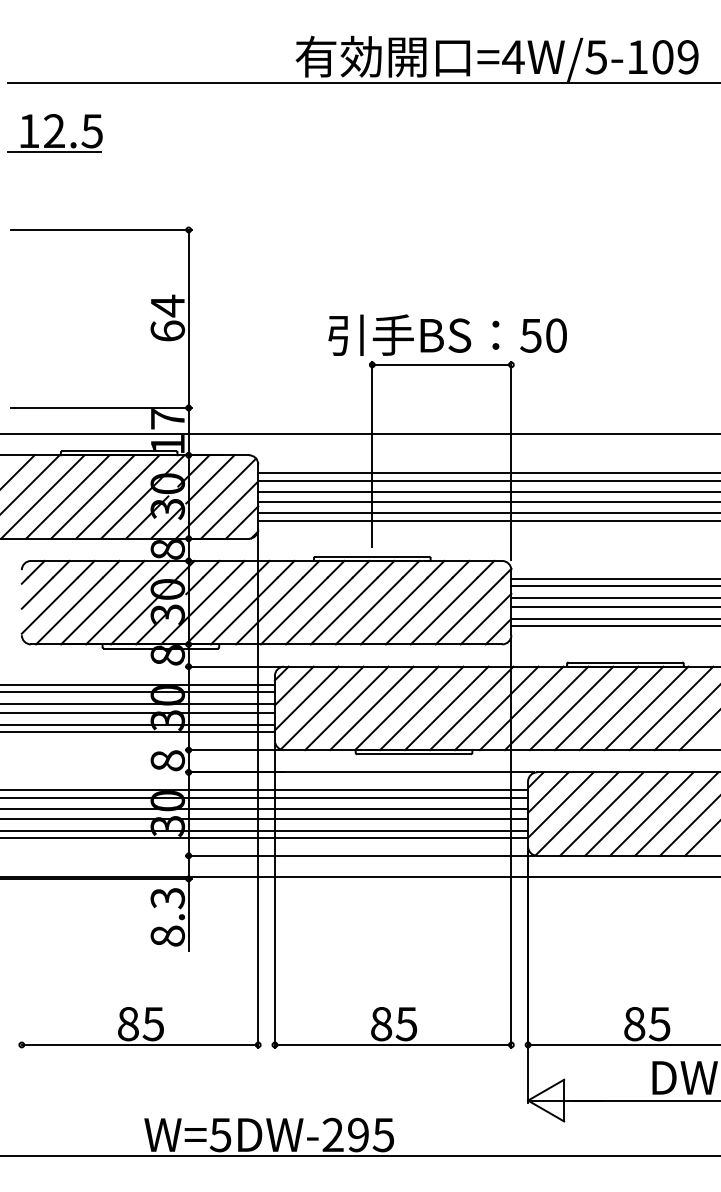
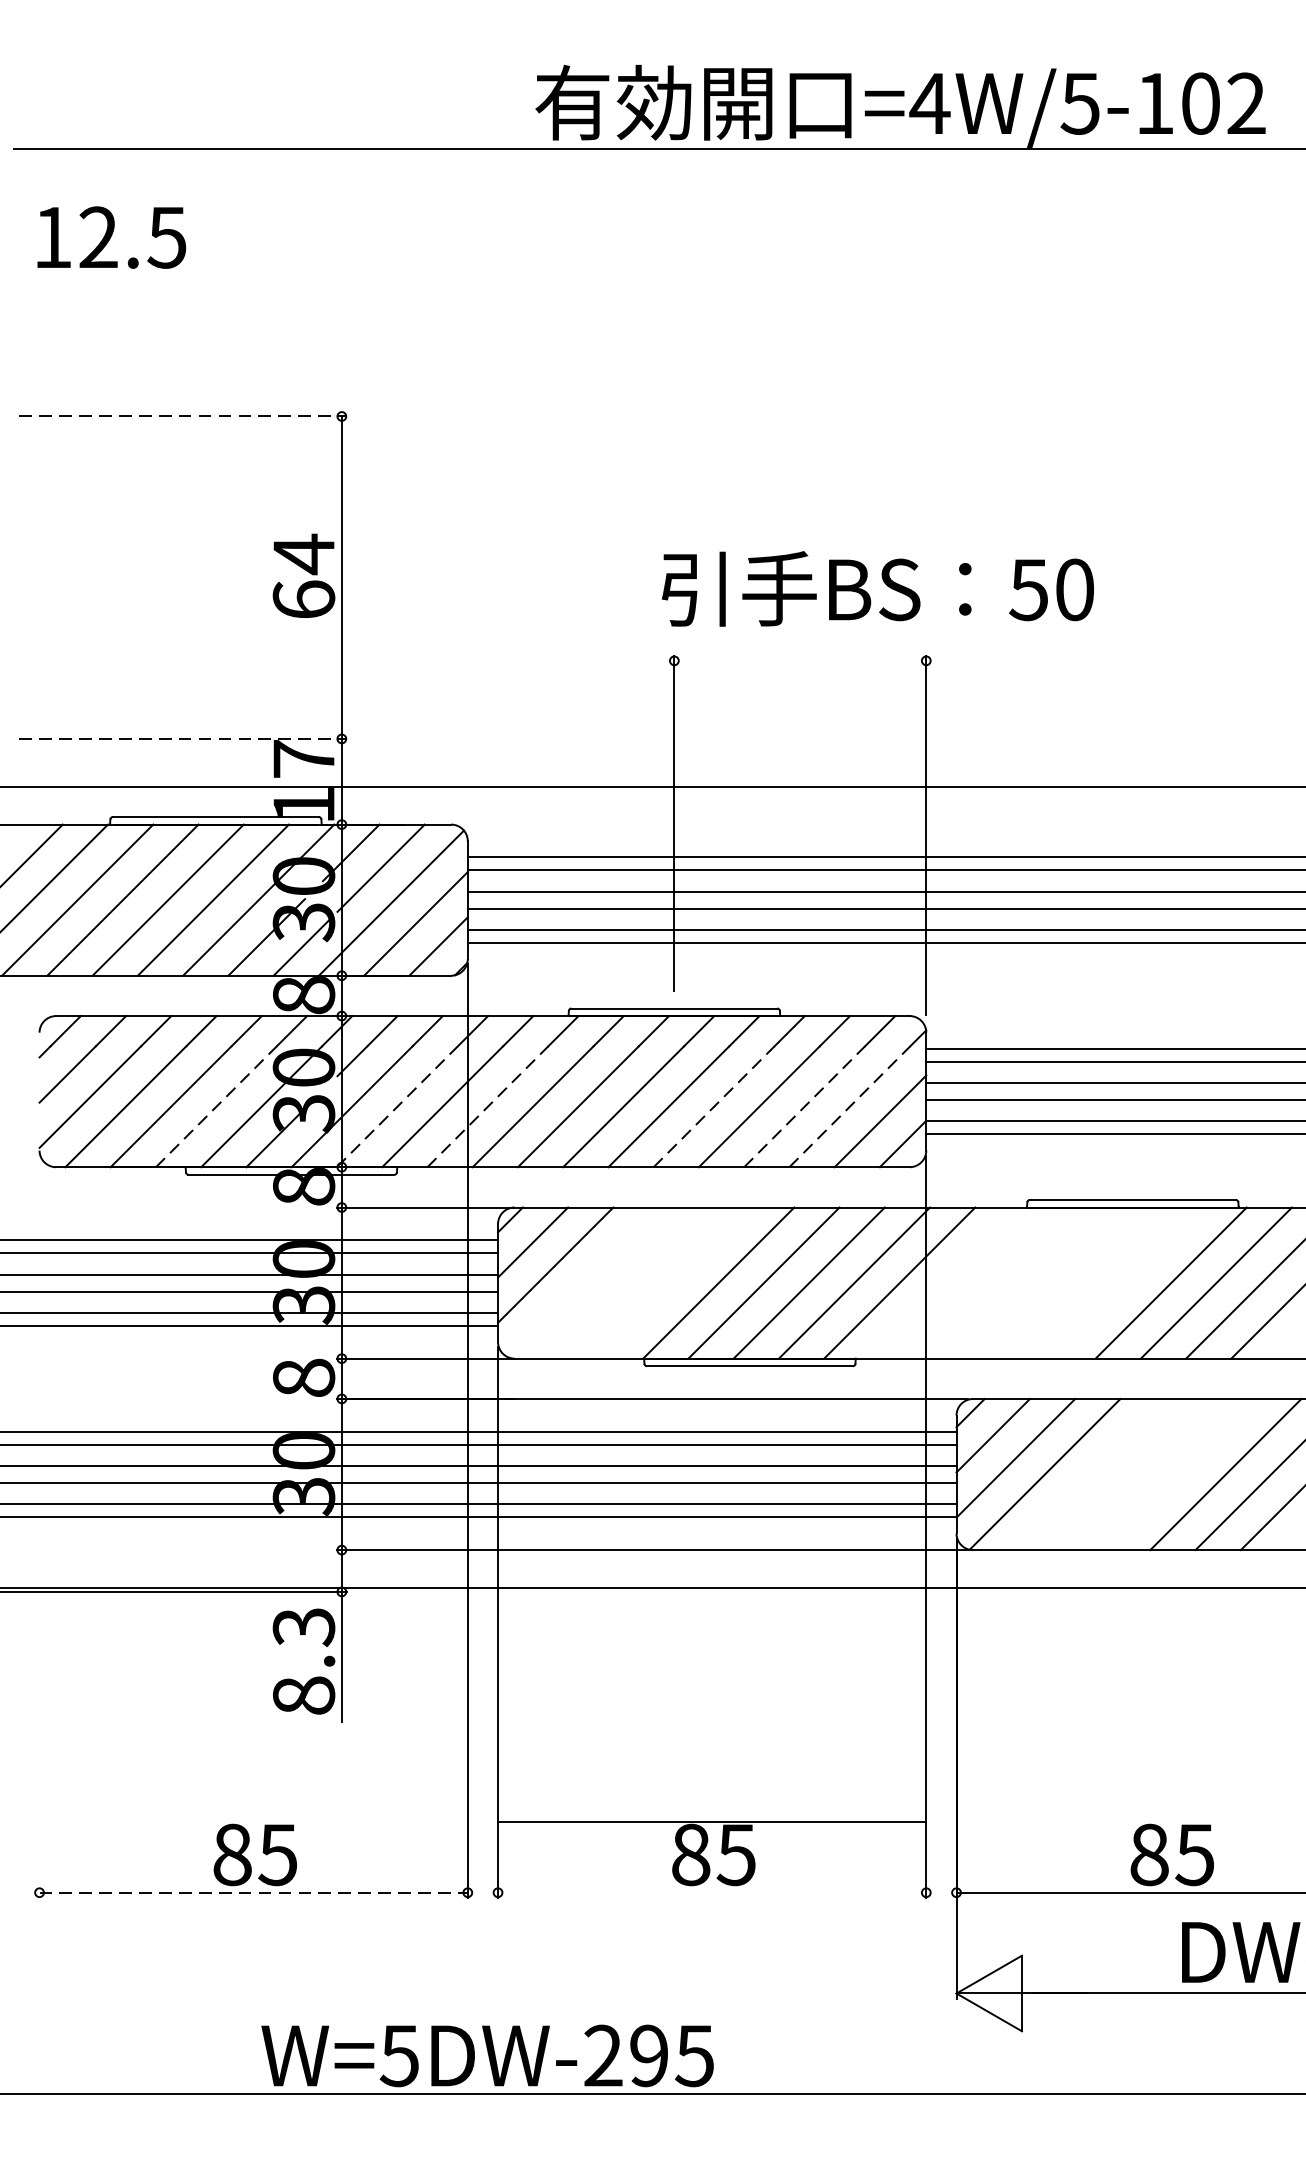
text: (687, 57) -> (1245, 104), =4W/5-109 -> =4W/5-102
line: (54, 152) -> (98, 276), removed
line: (101, 229) -> (183, 415), solid -> dashed
text: (447, 334) -> (877, 587), moved
line: (441, 364) -> (799, 660), removed
line: (101, 407) -> (183, 738), solid -> dashed
line: (119, 610) -> (216, 1105), solid -> dashed
line: (219, 610) -> (397, 1105), solid -> dashed
line: (269, 610) -> (488, 1105), solid -> dashed
line: (394, 610) -> (714, 1105), solid -> dashed
line: (444, 610) -> (805, 1105), solid -> dashed
line: (469, 610) -> (850, 1105), solid -> dashed
line: (321, 707) -> (582, 1281), removed
line: (346, 708) -> (627, 1283), removed
line: (371, 708) -> (672, 1283), removed
line: (521, 708) -> (944, 1283), removed
line: (546, 708) -> (989, 1283), removed
line: (571, 708) -> (1035, 1283), removed
line: (596, 708) -> (1080, 1283), removed
line: (621, 708) -> (1125, 1283), removed
line: (601, 813) -> (1089, 1473), removed
line: (626, 813) -> (1134, 1473), removed
line: (651, 813) -> (1180, 1473), removed
line: (140, 1044) -> (254, 1891), solid -> dashed
line: (392, 1044) -> (710, 1821), moved

